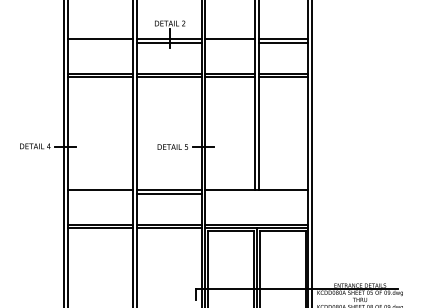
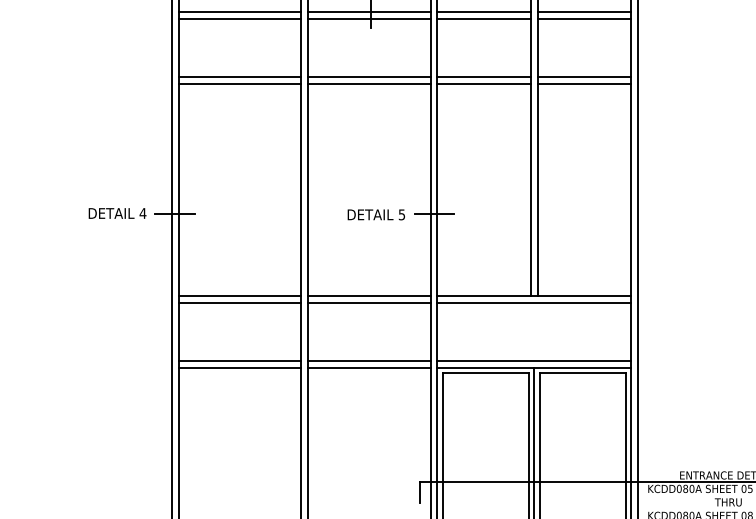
line: (99, 42) -> (238, 18), added
line: (230, 42) -> (484, 18), added
line: (99, 194) -> (238, 304), added
line: (256, 194) -> (533, 304), added

